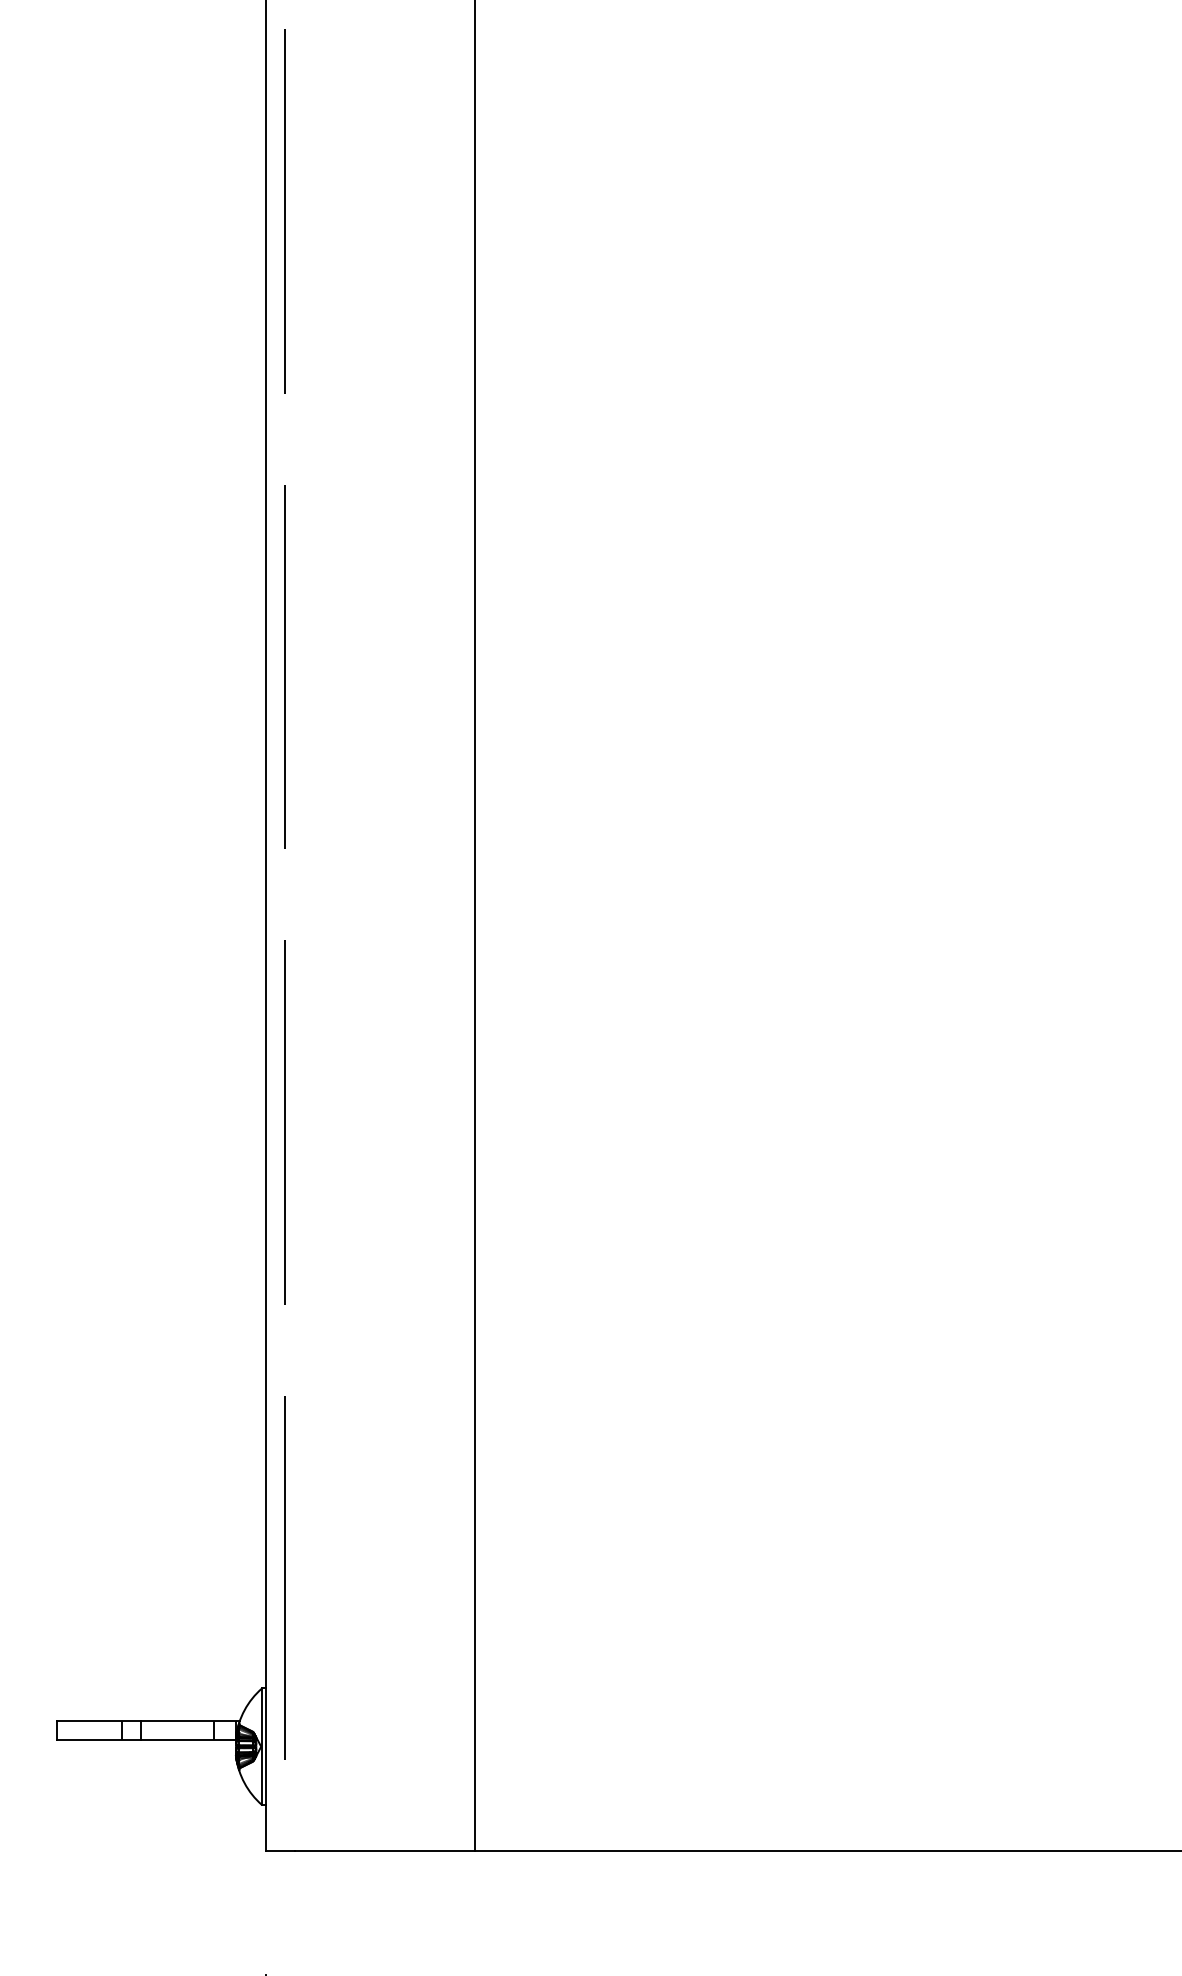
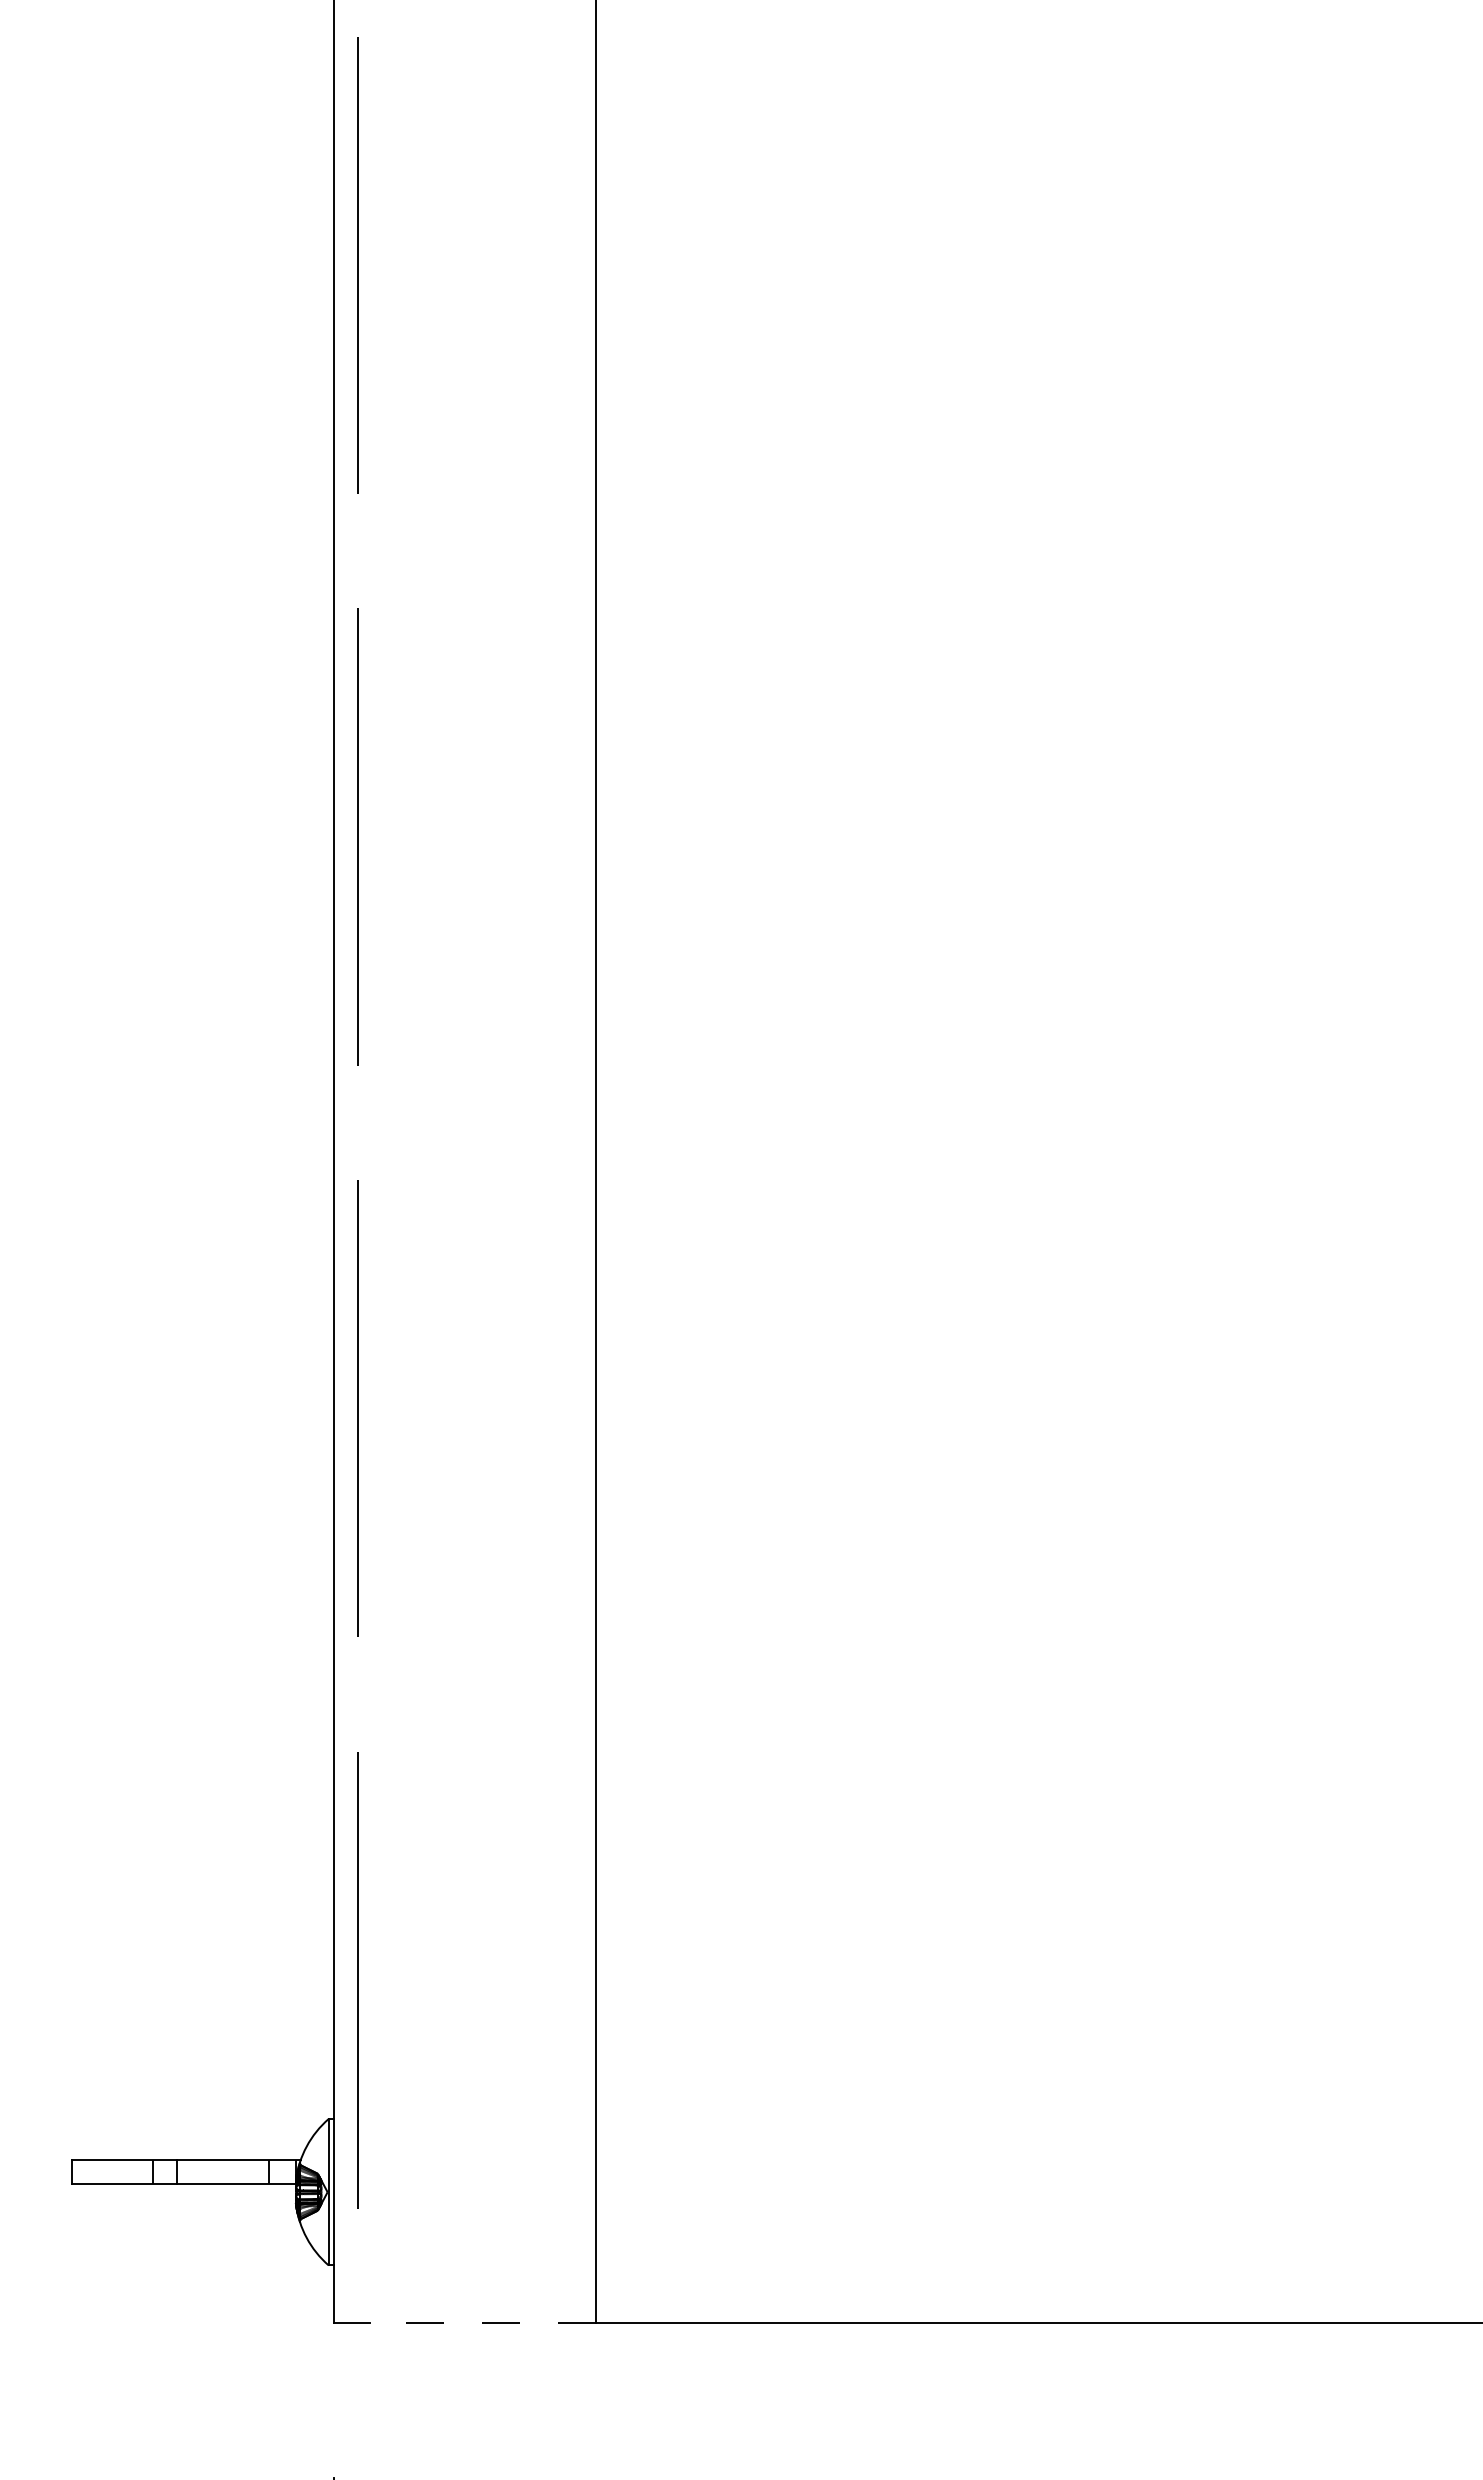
line: (384, 1851) -> (482, 2323), solid -> dashed

